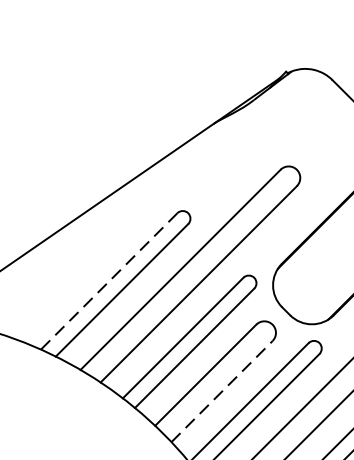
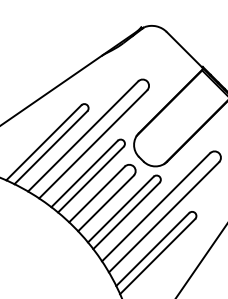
line: (108, 282) -> (43, 143), dashed -> solid
line: (222, 391) -> (106, 203), dashed -> solid

